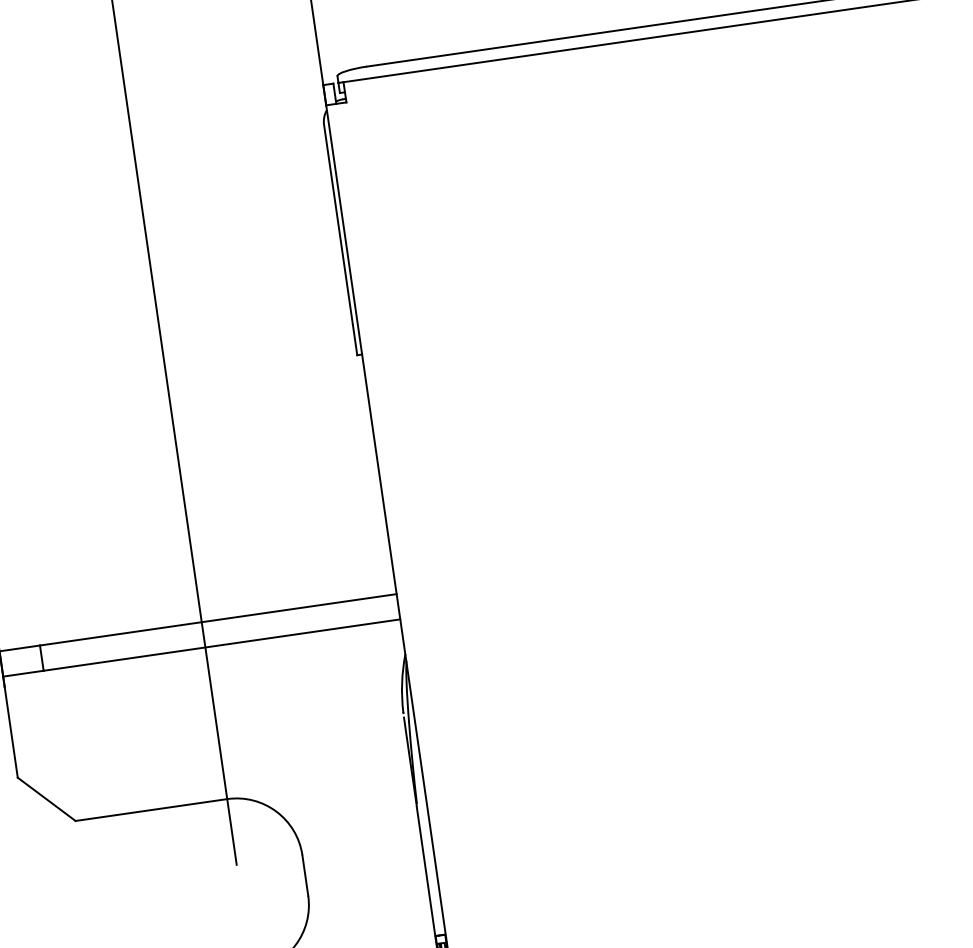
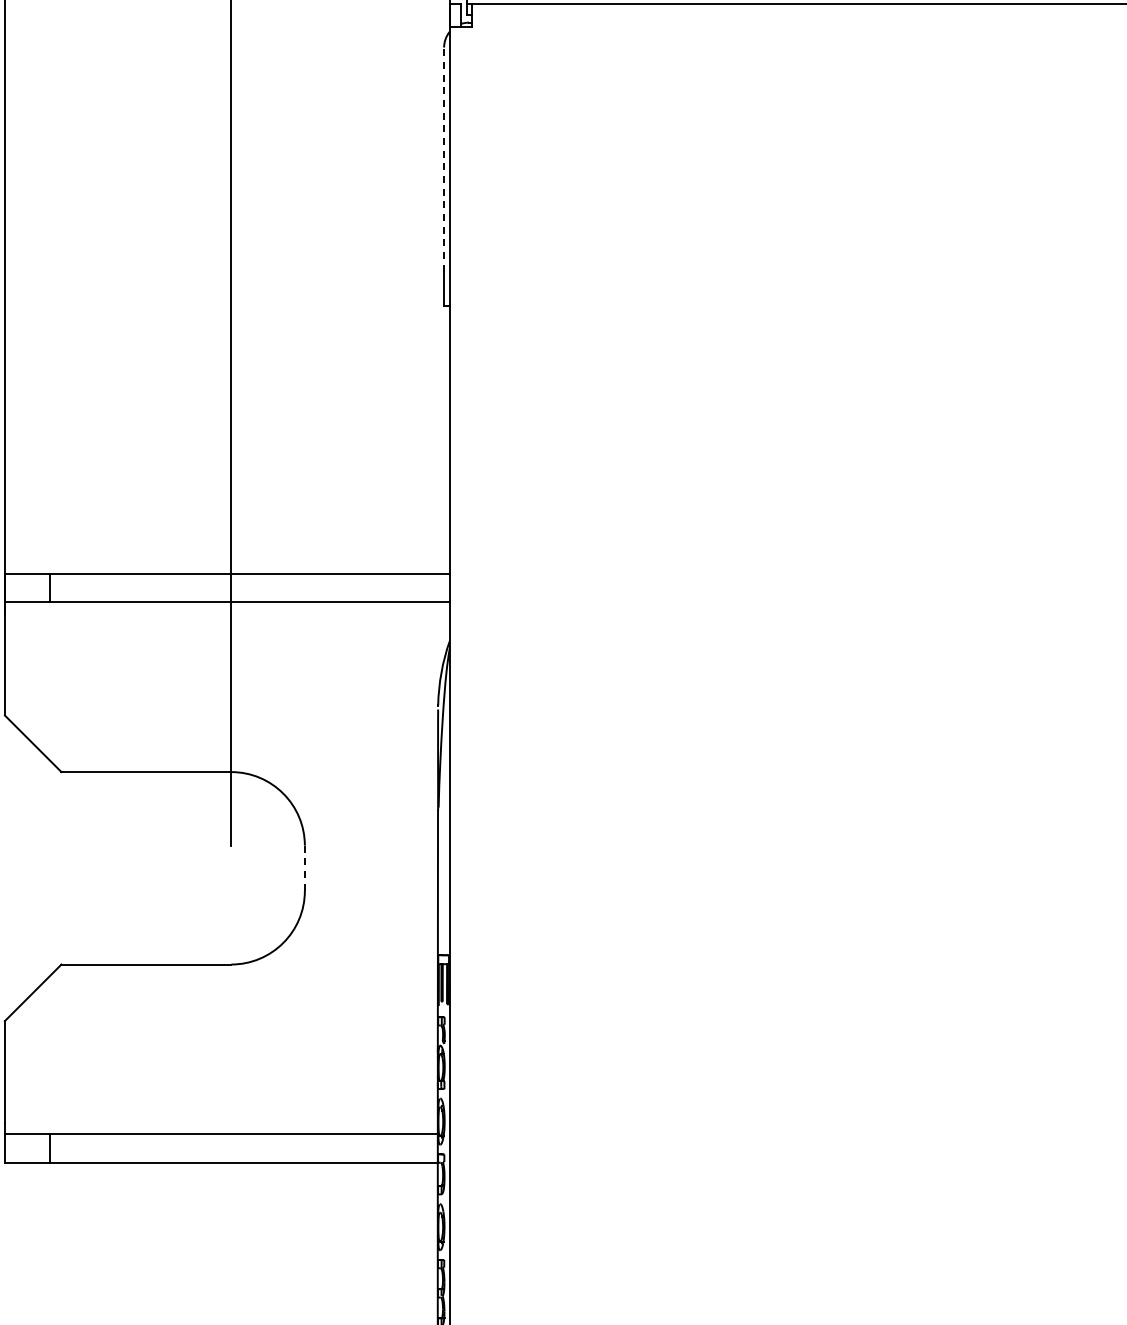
line: (338, 224) -> (444, 159), solid -> dashed
line: (305, 875) -> (304, 868), solid -> dashed

